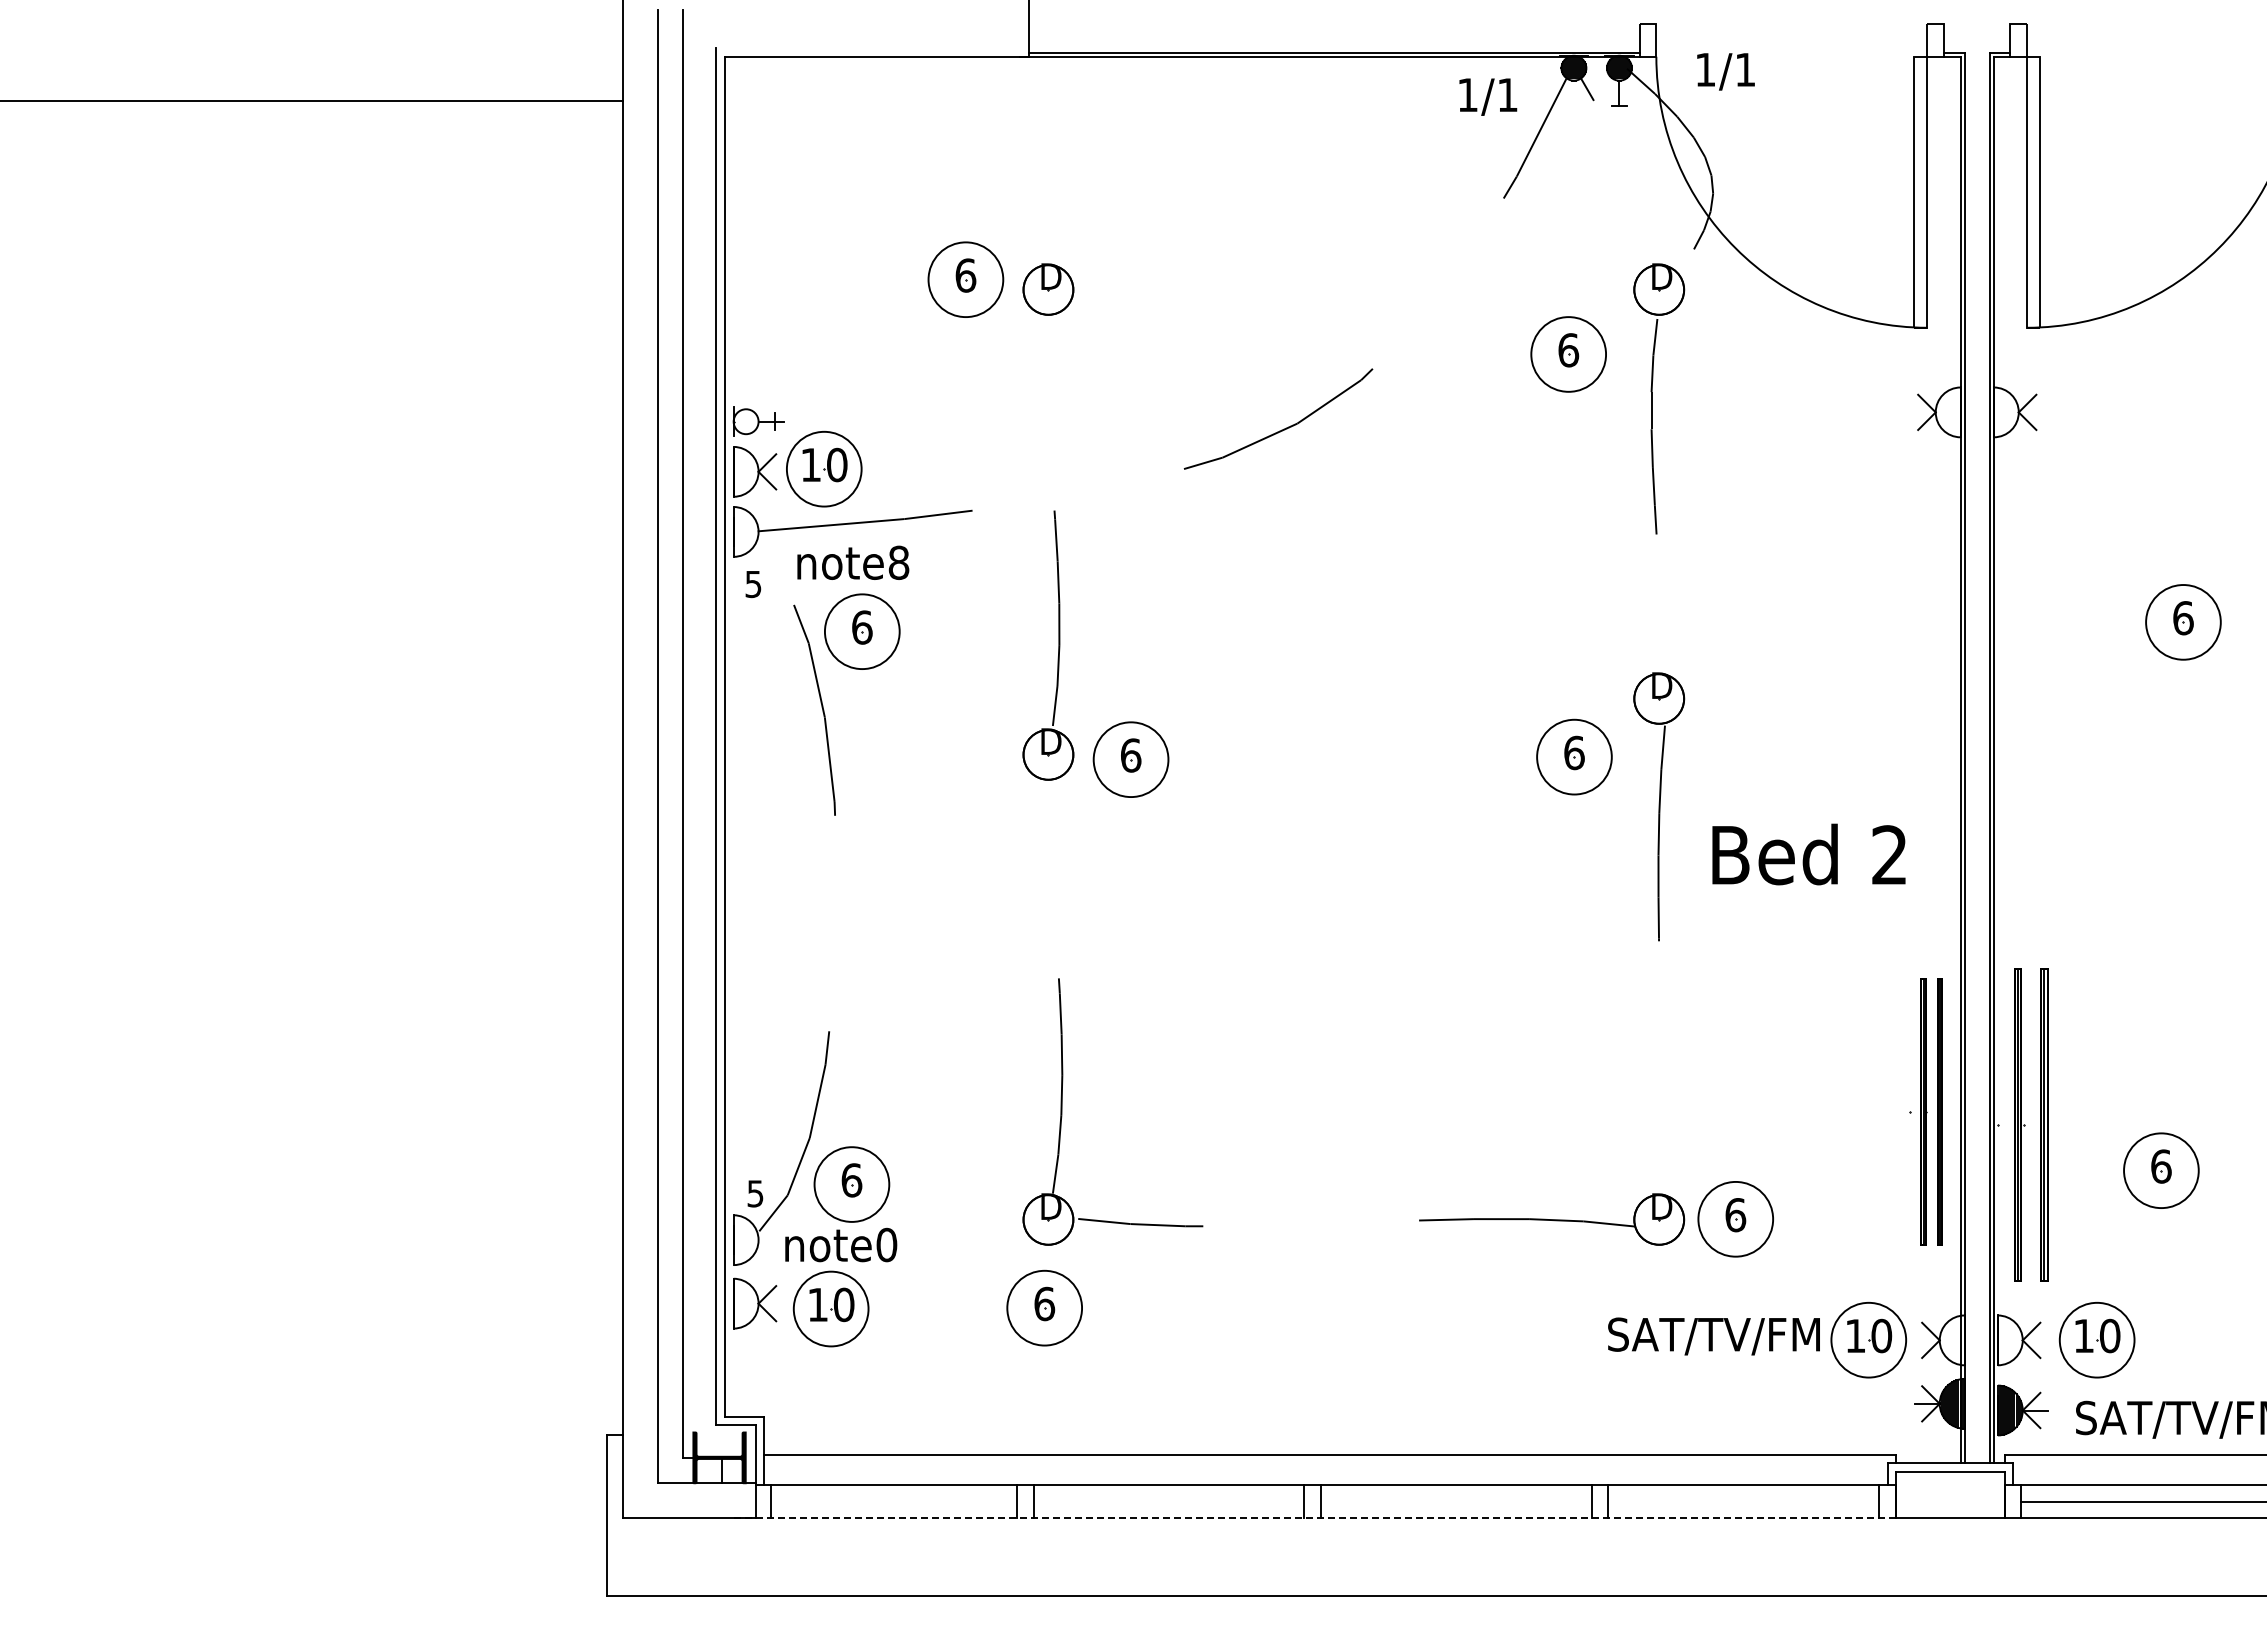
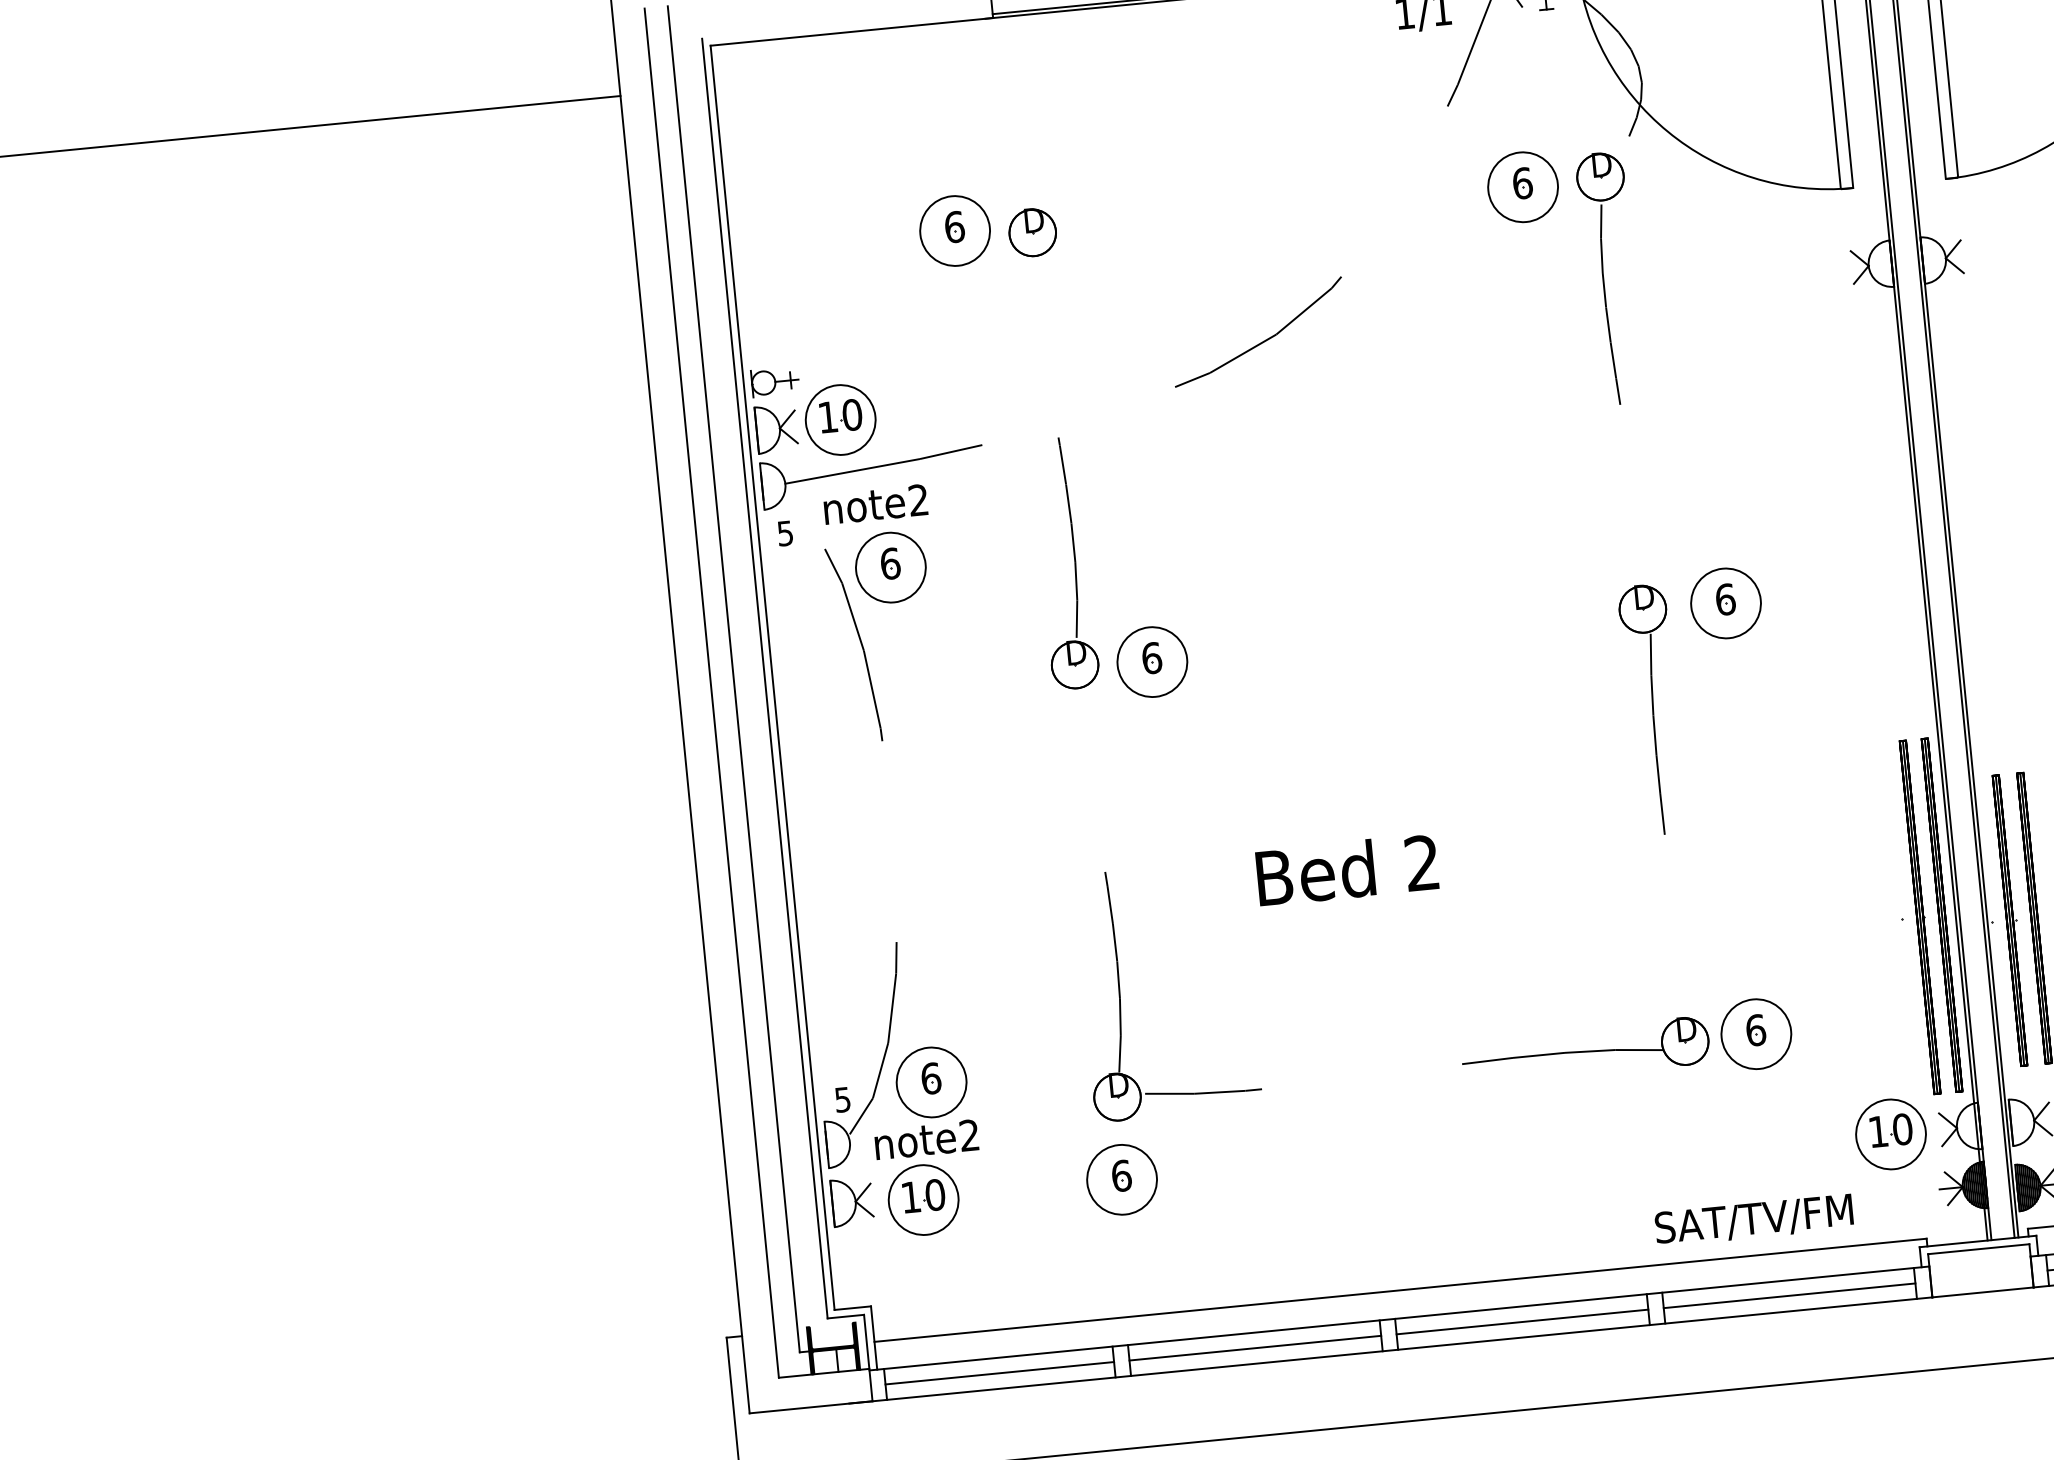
part: (1568, 354) -> (1522, 187), moved
text: (898, 562) -> (918, 499), note8 -> note2
part: (1574, 756) -> (1726, 602), moved
part: (1659, 806) -> (1652, 709), moved
text: (1808, 854) -> (1346, 869), moved
part: (1925, 1111) -> (1922, 916), size x1.43
text: (886, 1244) -> (969, 1135), note0 -> note2
text: (1713, 1336) -> (1753, 1220), moved
line: (894, 1501) -> (1000, 1373), added
line: (1168, 1501) -> (1254, 1348), added
line: (1456, 1501) -> (1522, 1321), added
line: (1743, 1501) -> (1789, 1295), added
line: (1313, 1518) -> (1391, 1350), dashed -> solid

